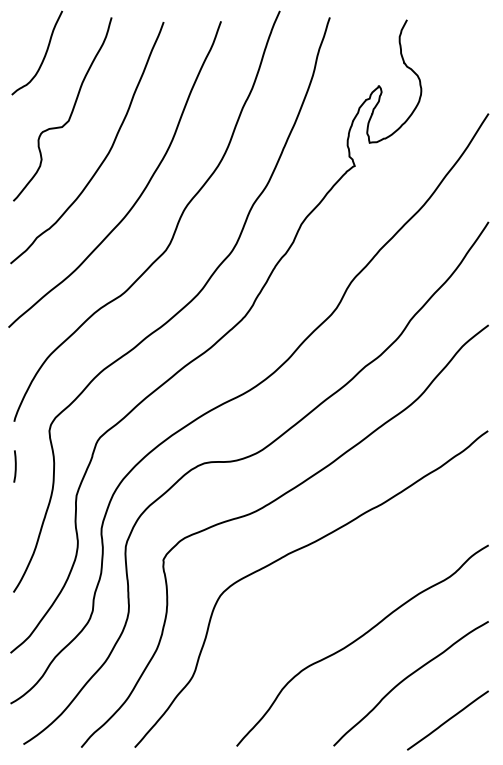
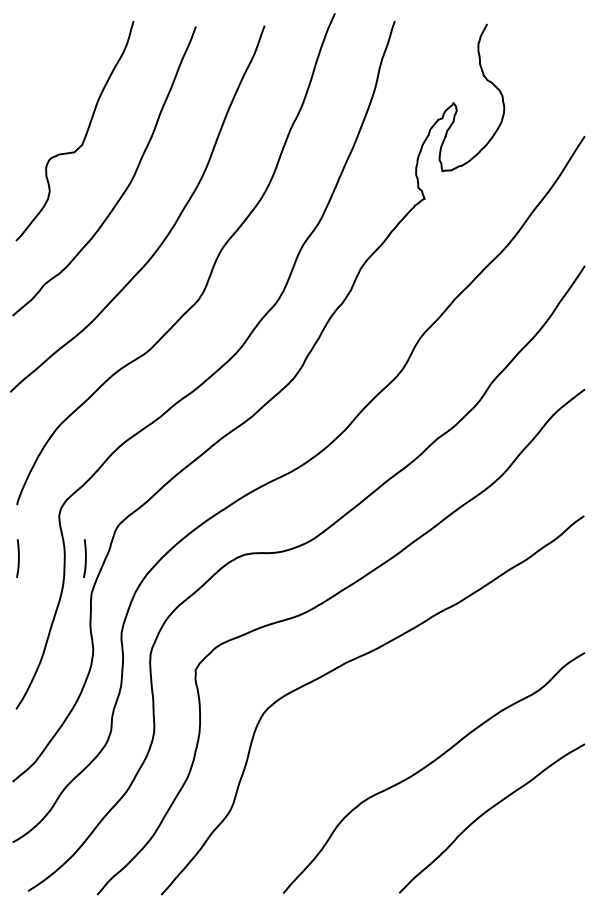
curve: (43, 56) -> (52, 67), removed
curve: (71, 466) -> (85, 558), added
line: (448, 720) -> (536, 862), removed

